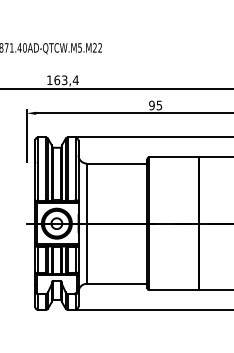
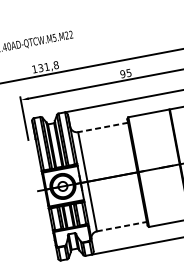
text: (66, 80) -> (48, 66), 163,4 -> 131,8
line: (116, 163) -> (102, 127), solid -> dashed
line: (117, 283) -> (122, 226), solid -> dashed

